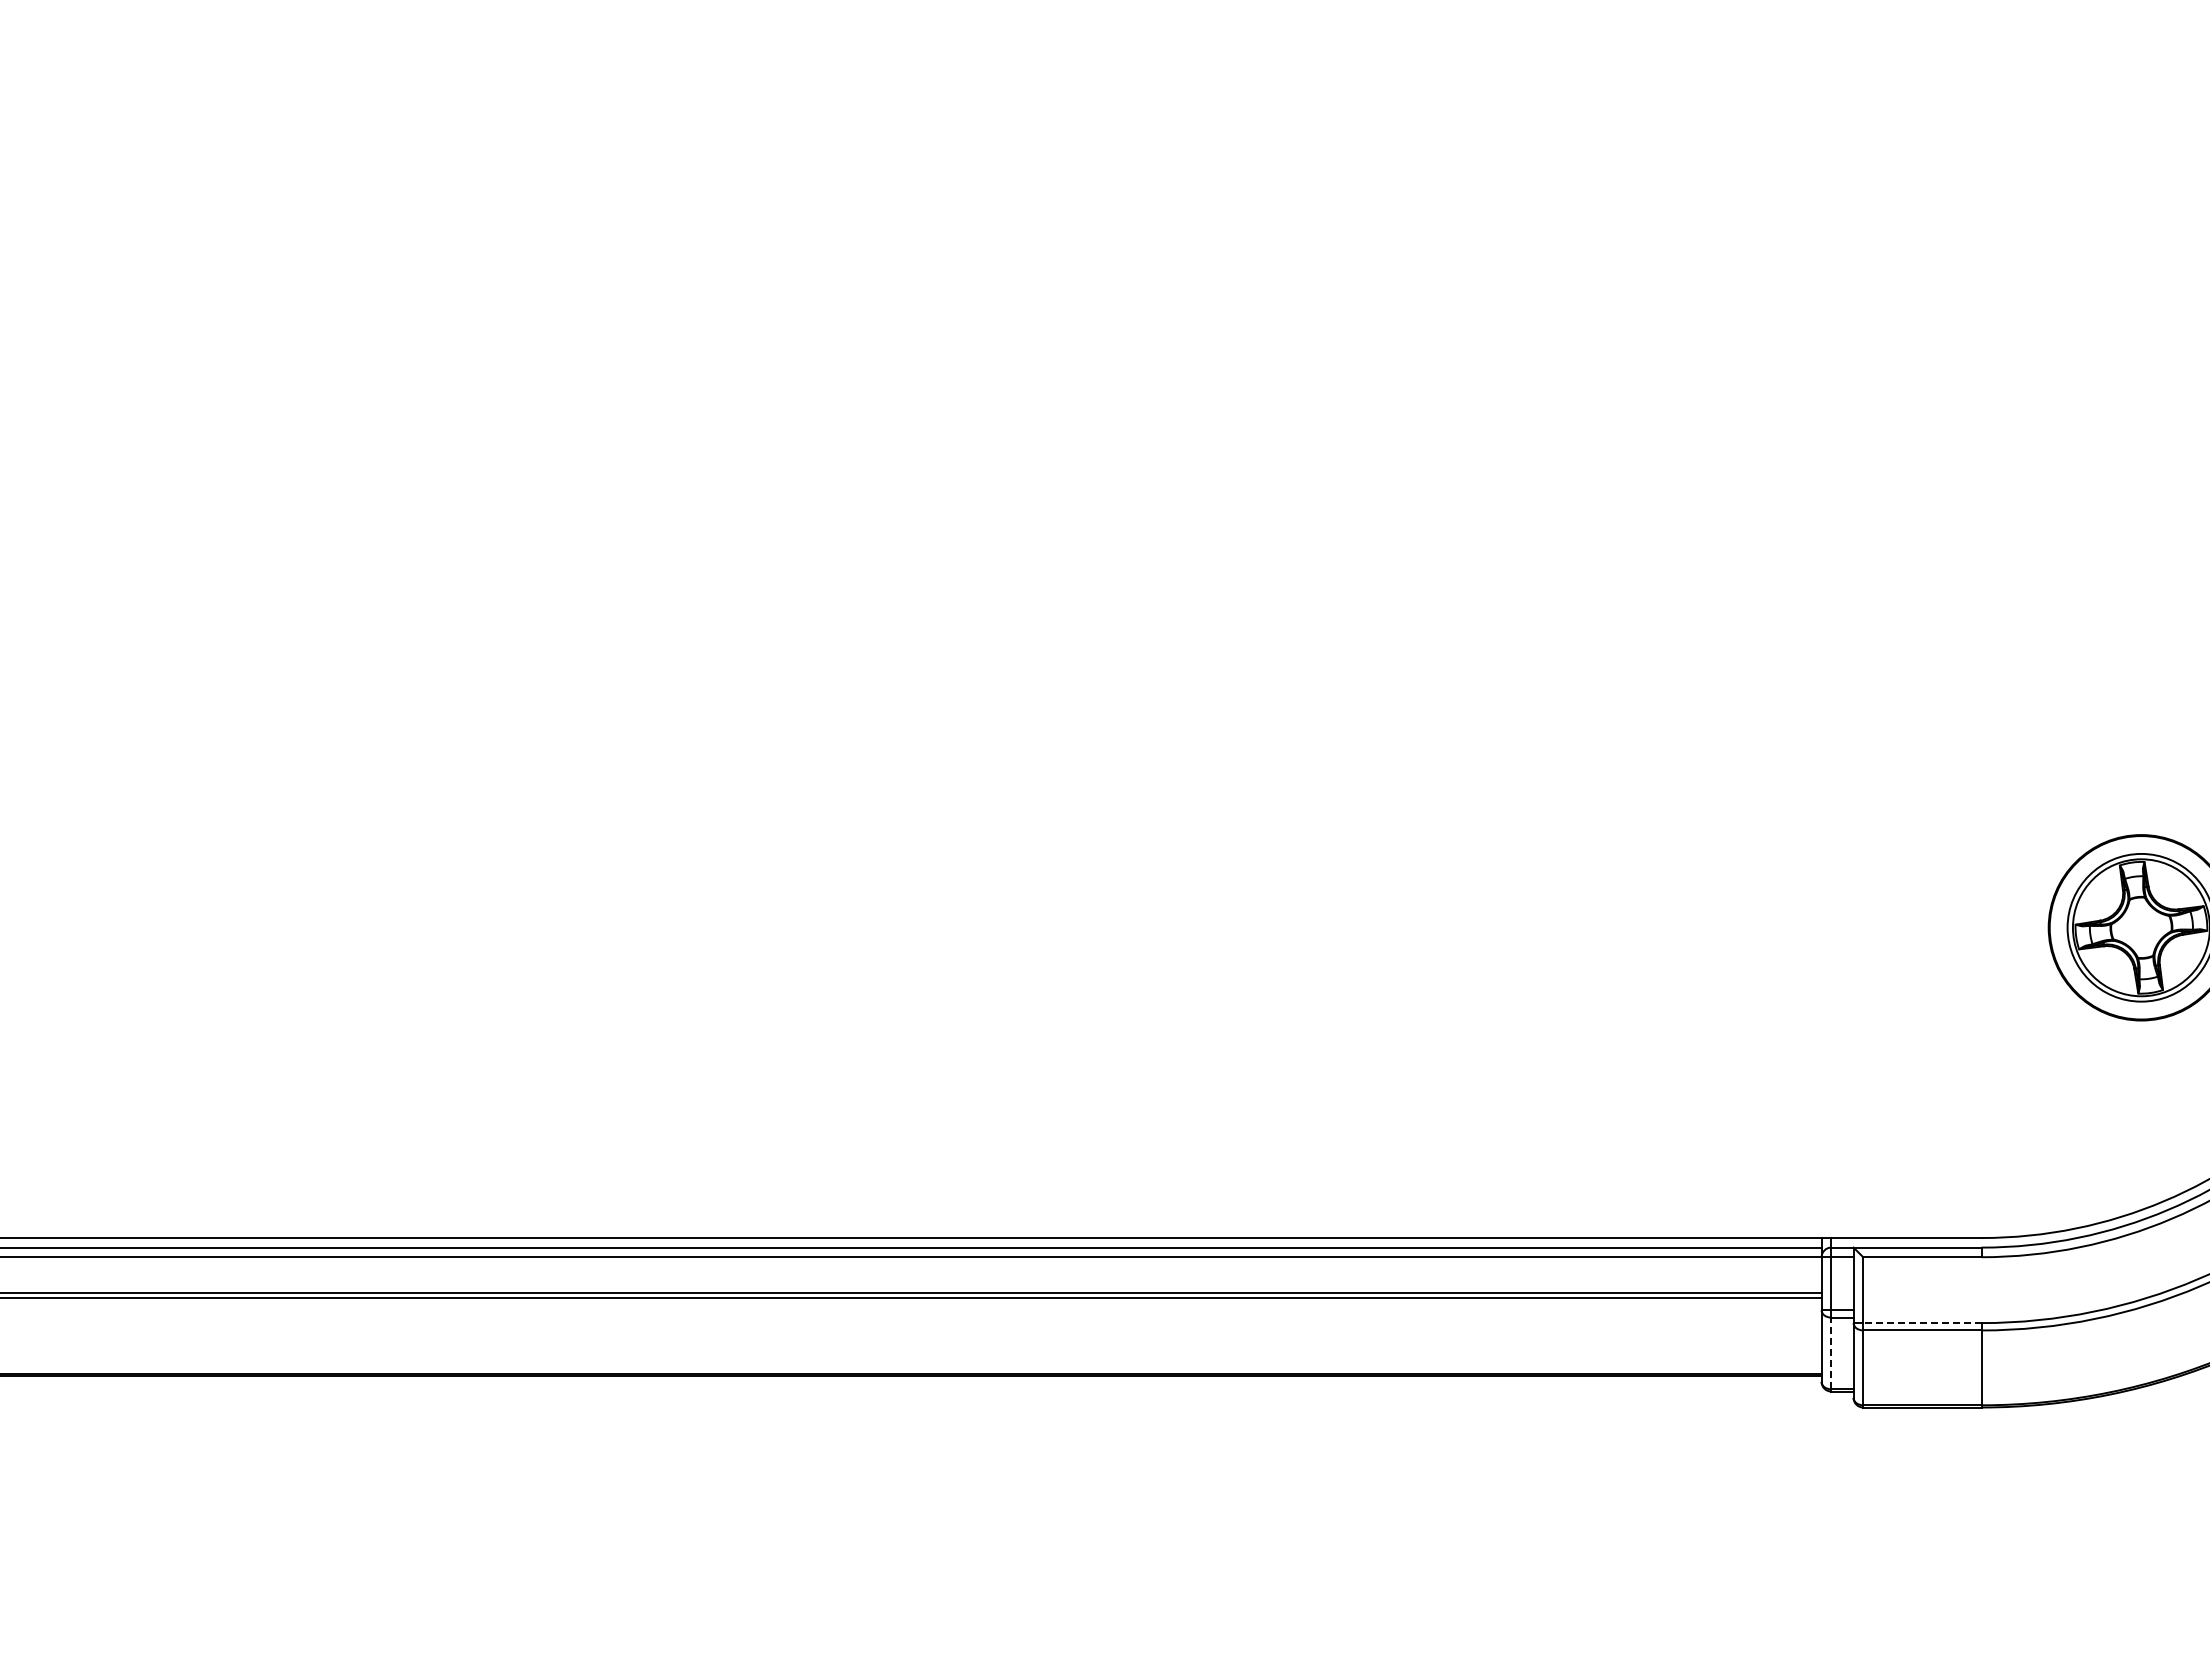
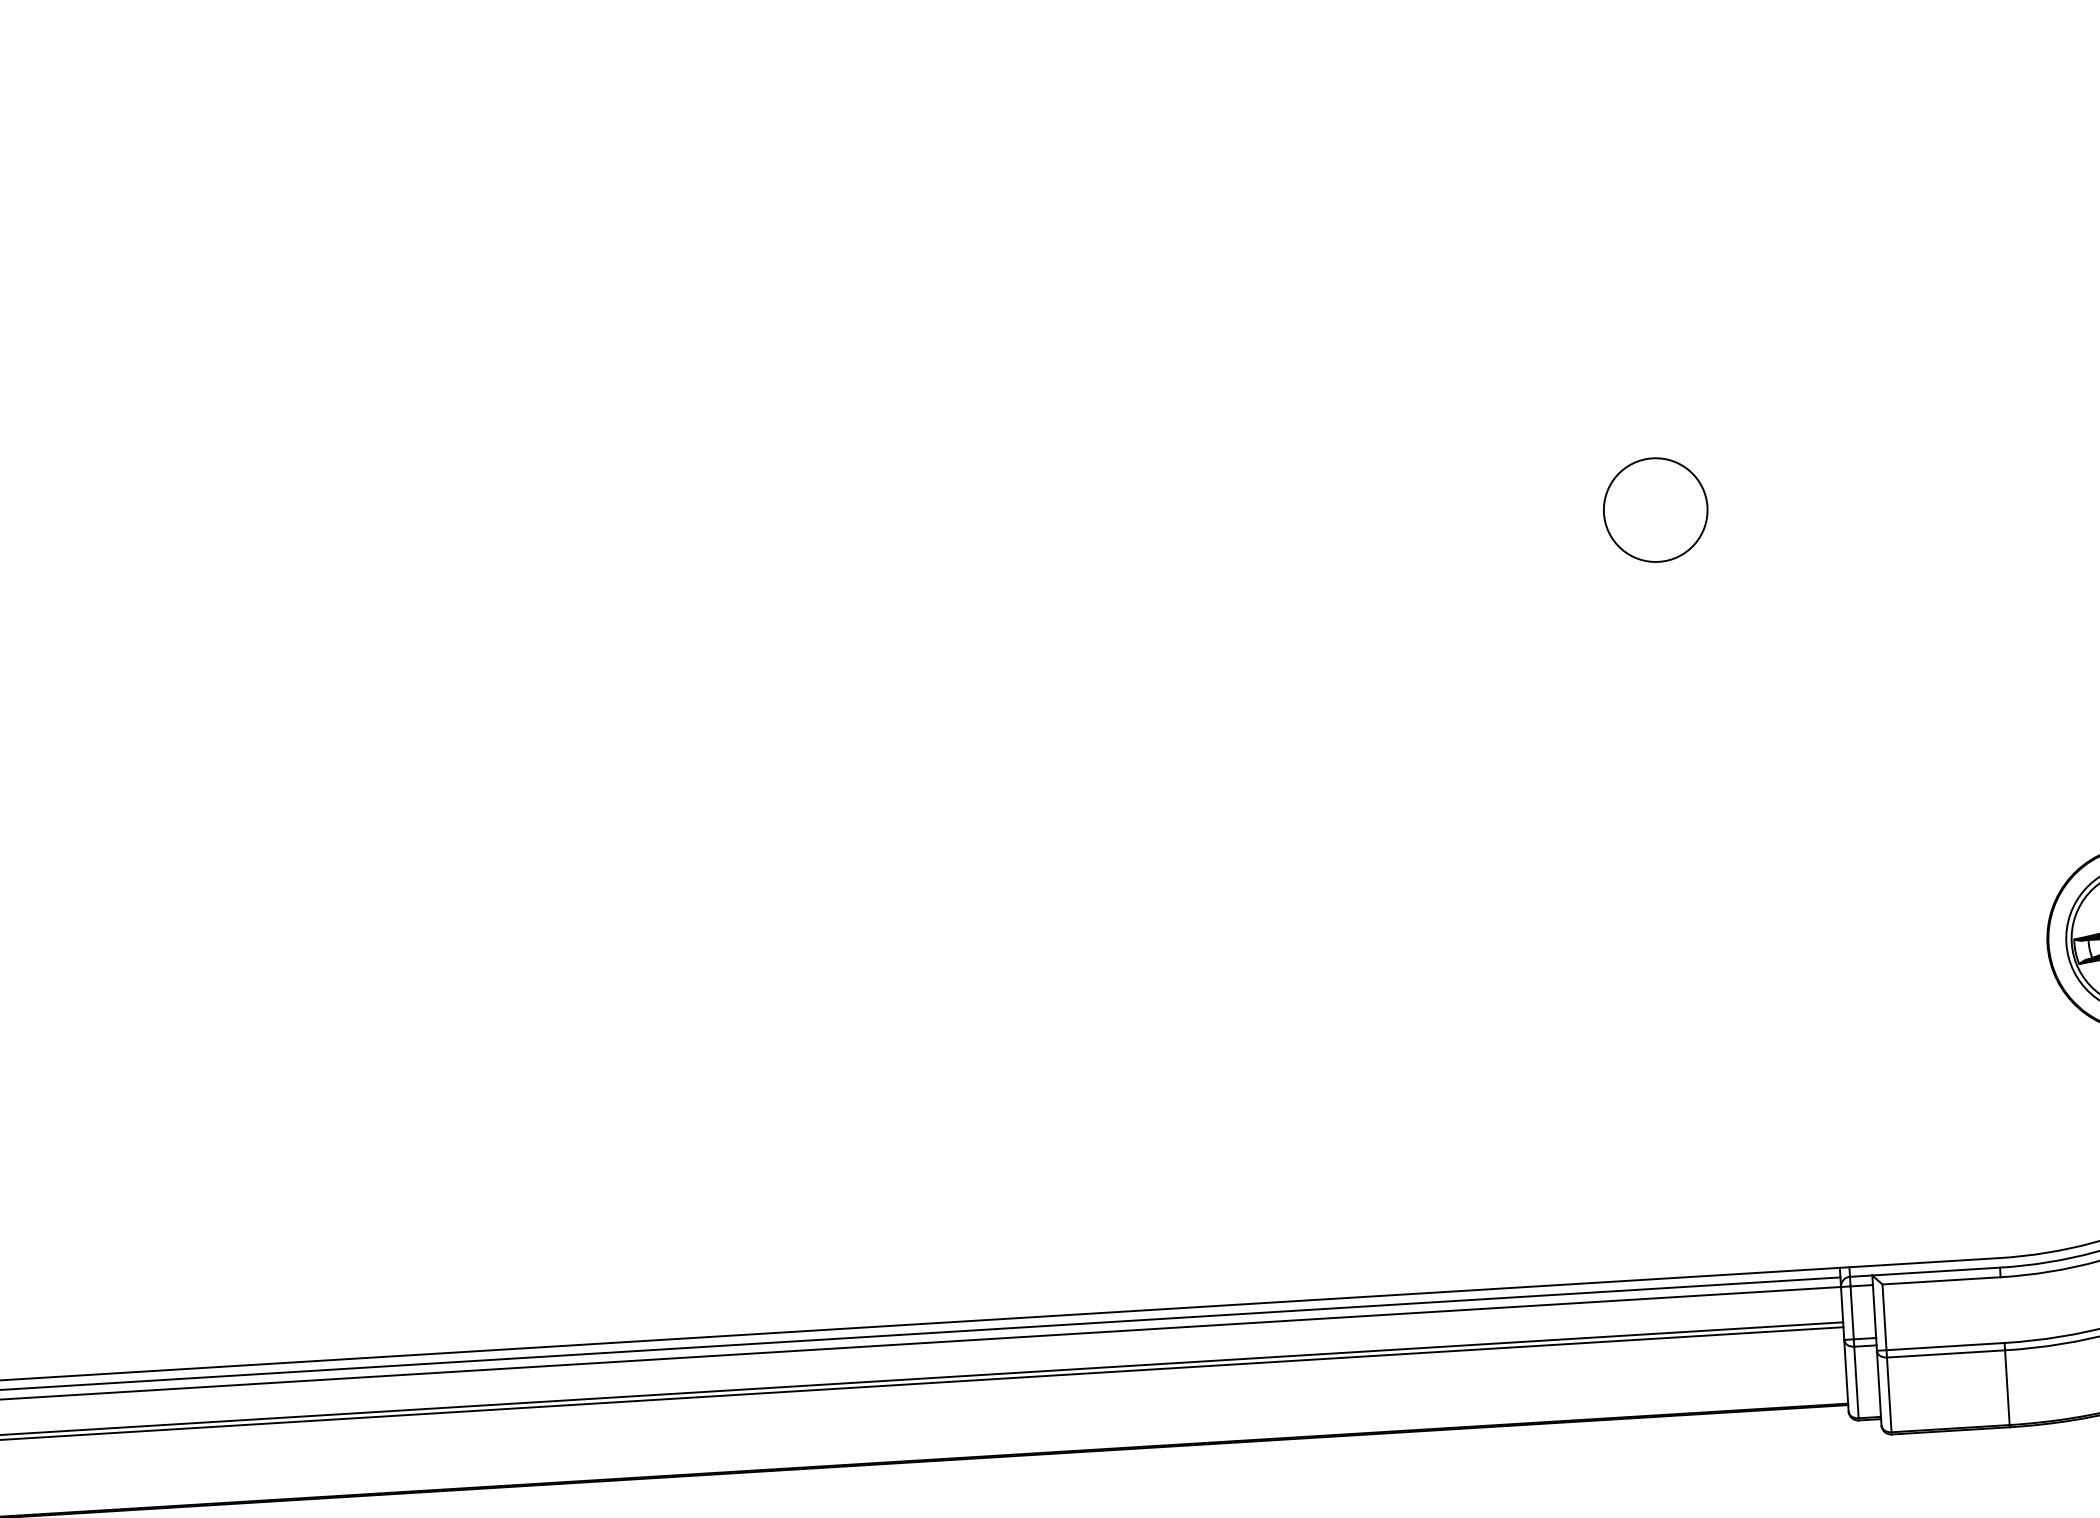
circle: (1683, 470) -> (1655, 510), added
line: (1921, 1323) -> (1944, 1347), dashed -> solid
line: (1831, 1353) -> (1856, 1382), dashed -> solid

